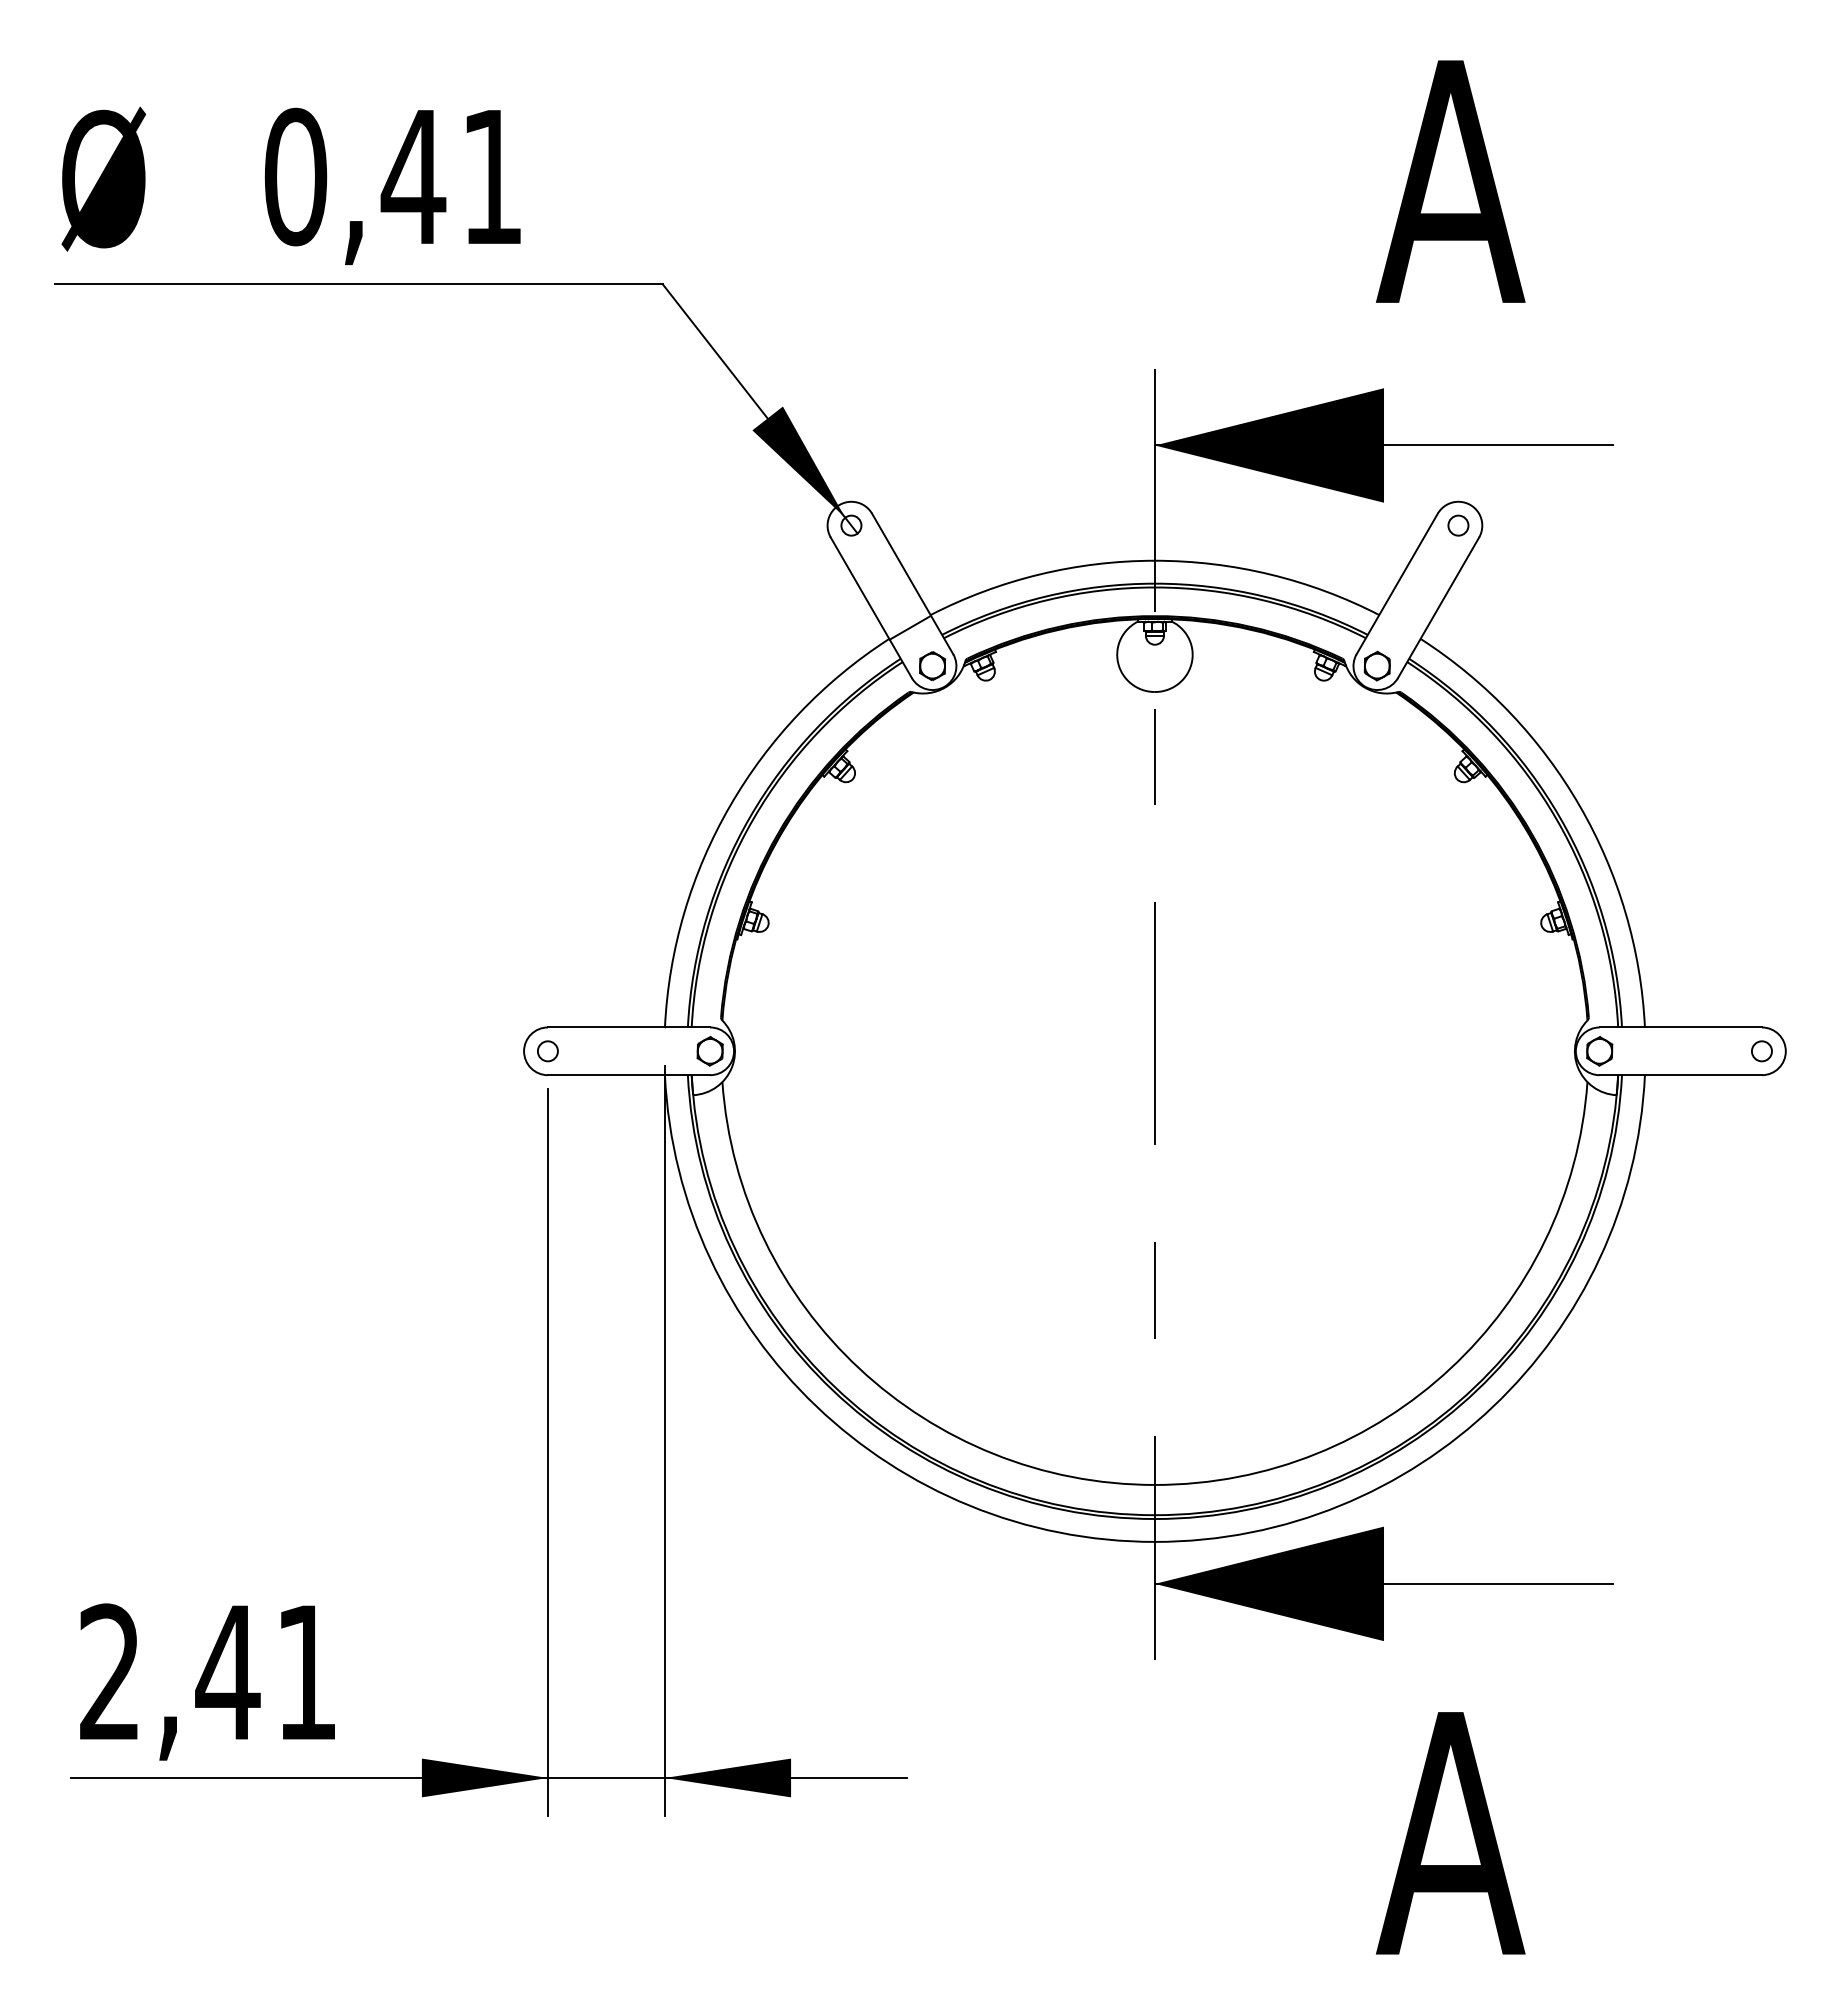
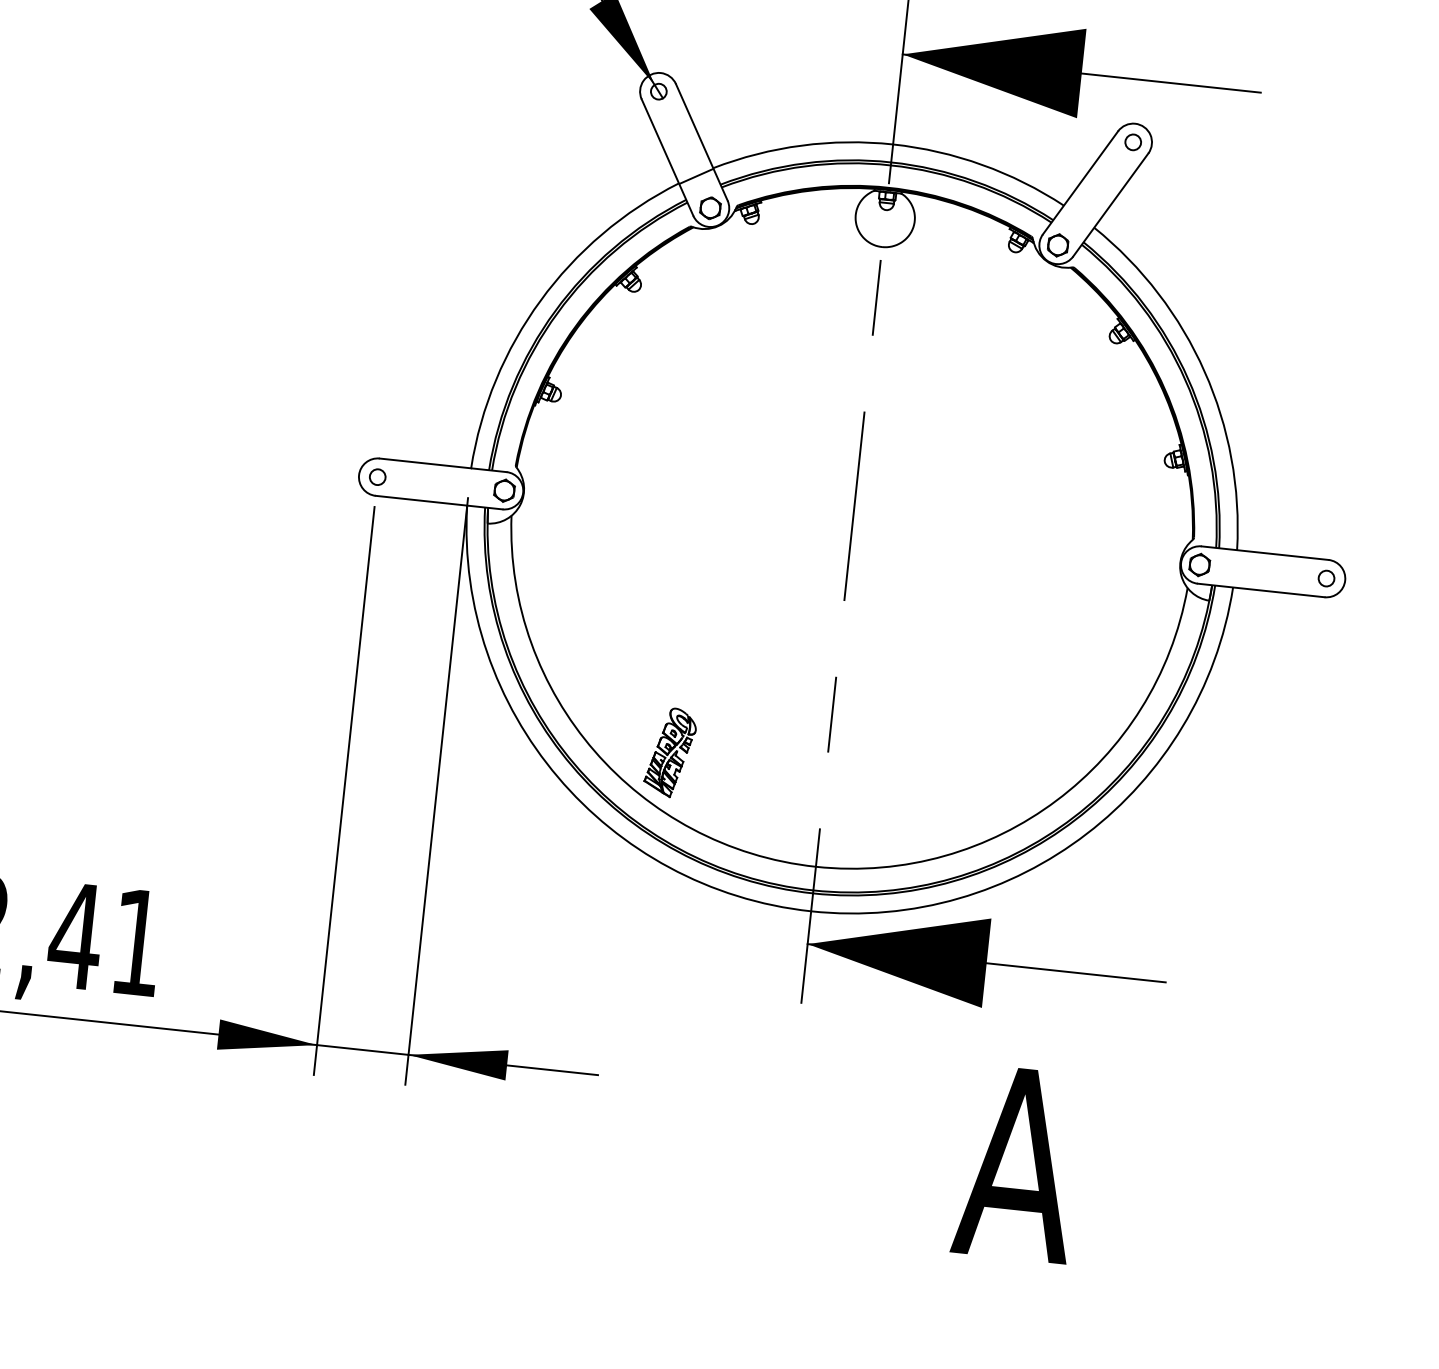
part: (955, 1360) -> (670, 752), added

